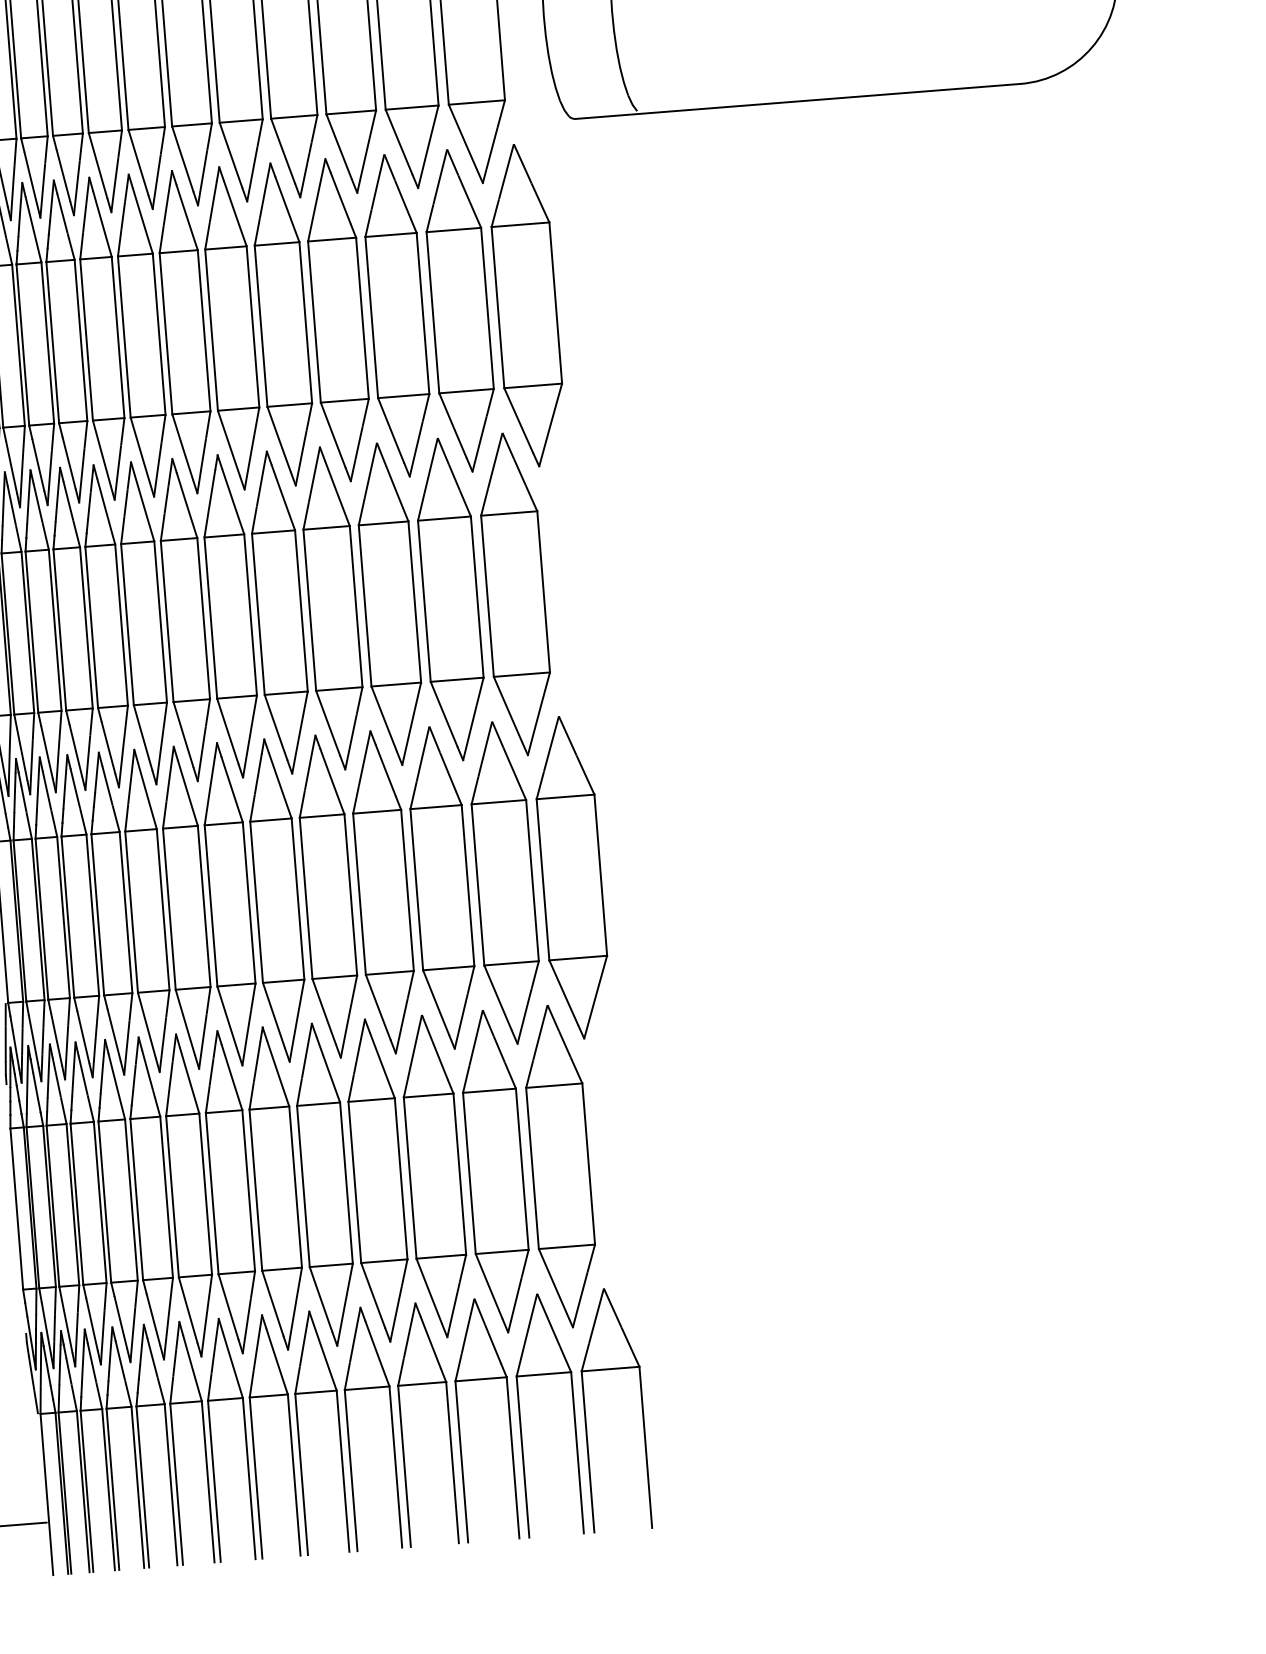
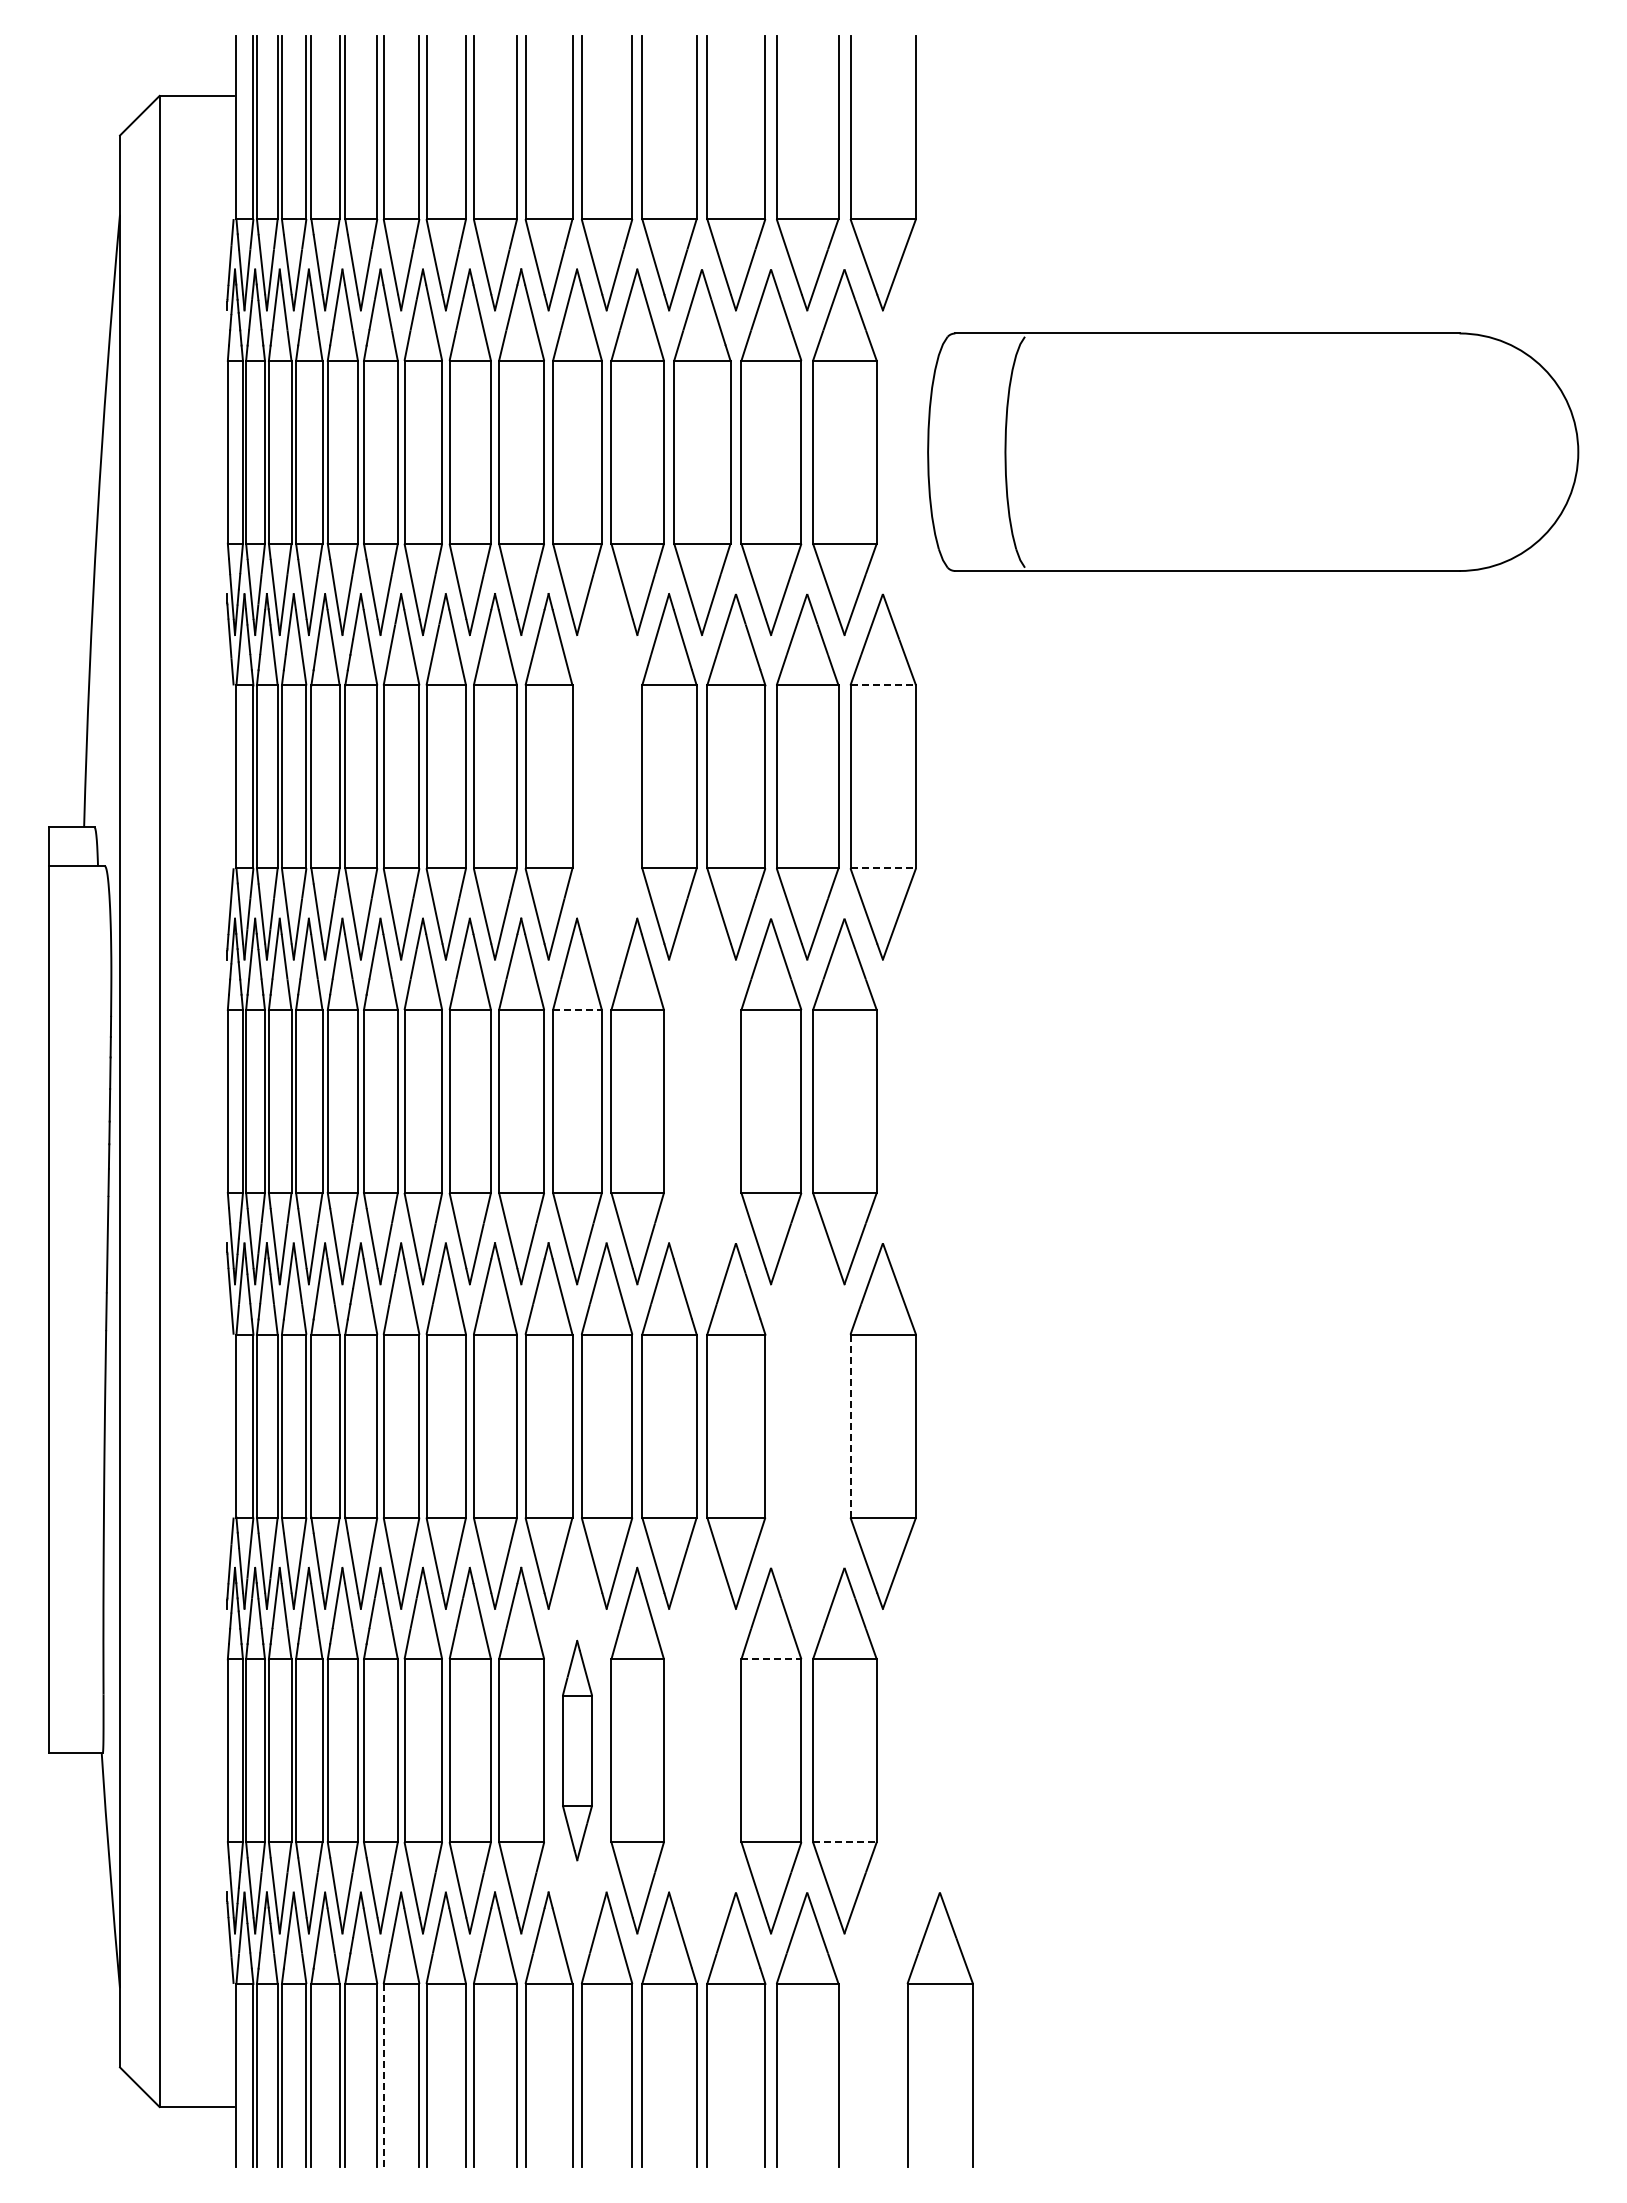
line: (520, 224) -> (883, 685), solid -> dashed
part: (283, 324) -> (607, 776), removed
line: (533, 386) -> (883, 868), solid -> dashed
line: (273, 532) -> (577, 1010), solid -> dashed
part: (390, 603) -> (702, 1101), removed
line: (543, 880) -> (850, 1426), solid -> dashed
part: (505, 883) -> (807, 1426), removed
line: (489, 1090) -> (771, 1659), solid -> dashed
part: (435, 1175) -> (702, 1750), removed
part: (324, 1184) -> (577, 1750), size x0.6
line: (566, 1247) -> (844, 1842), solid -> dashed
part: (585, 1411) -> (908, 2029), moved
line: (176, 1484) -> (383, 2075), solid -> dashed

